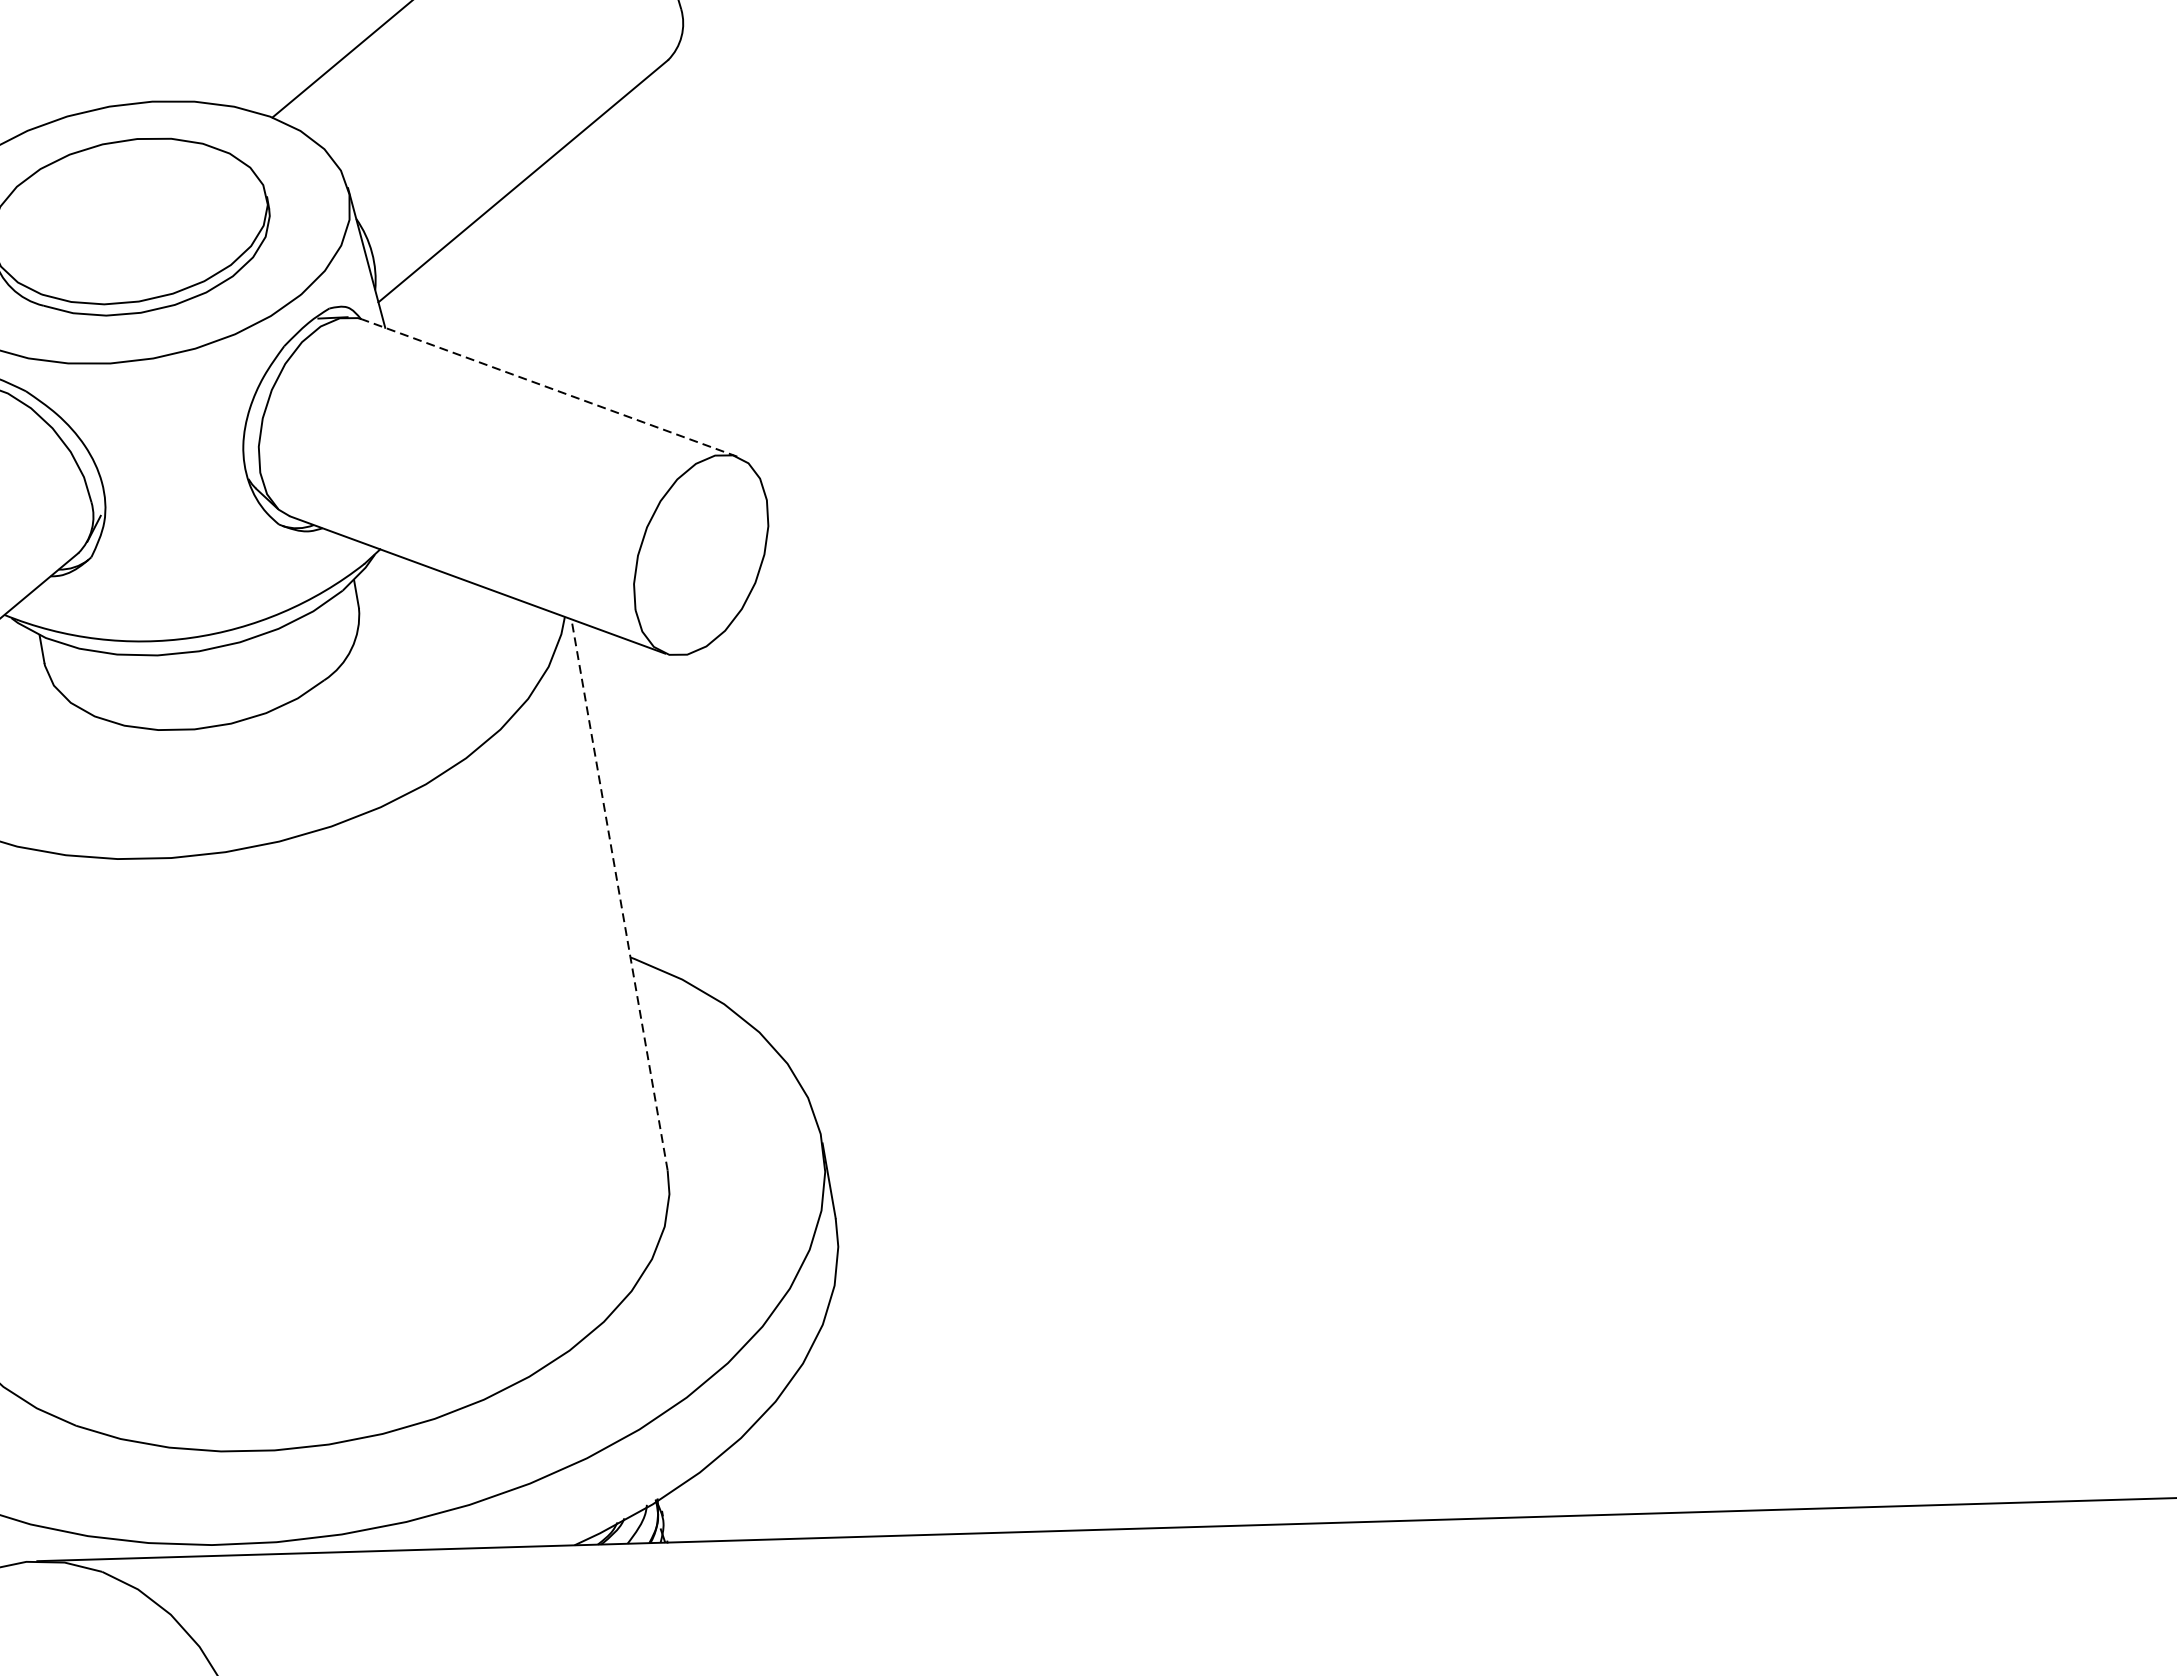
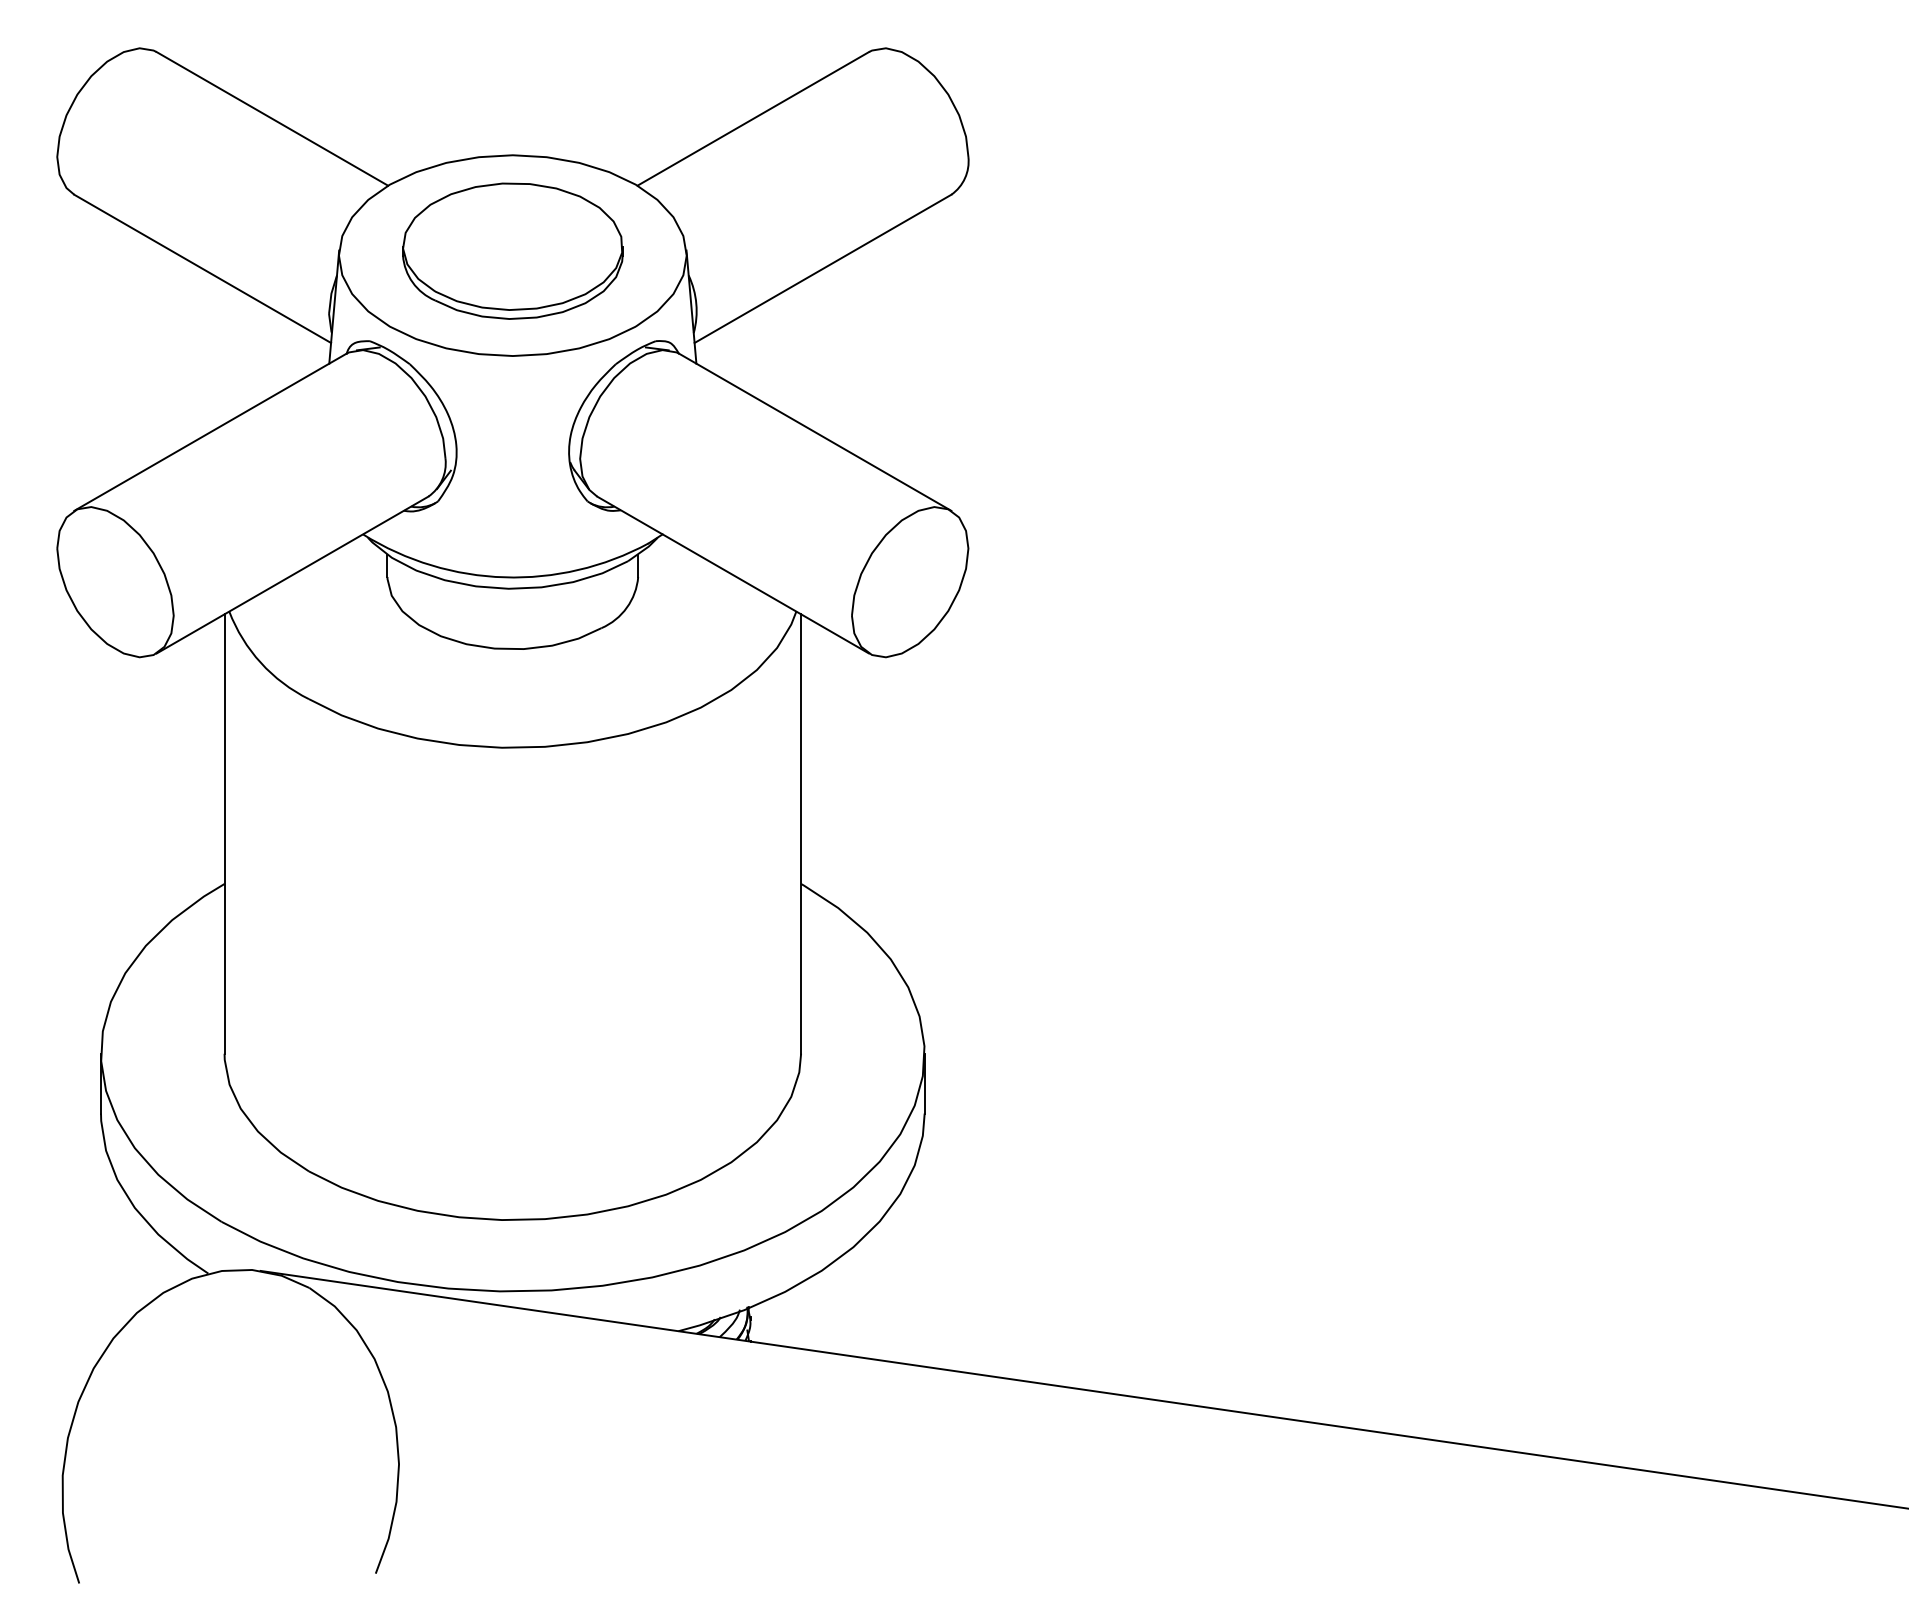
line: (549, 388) -> (815, 432), dashed -> solid
line: (620, 895) -> (801, 834), dashed -> solid

